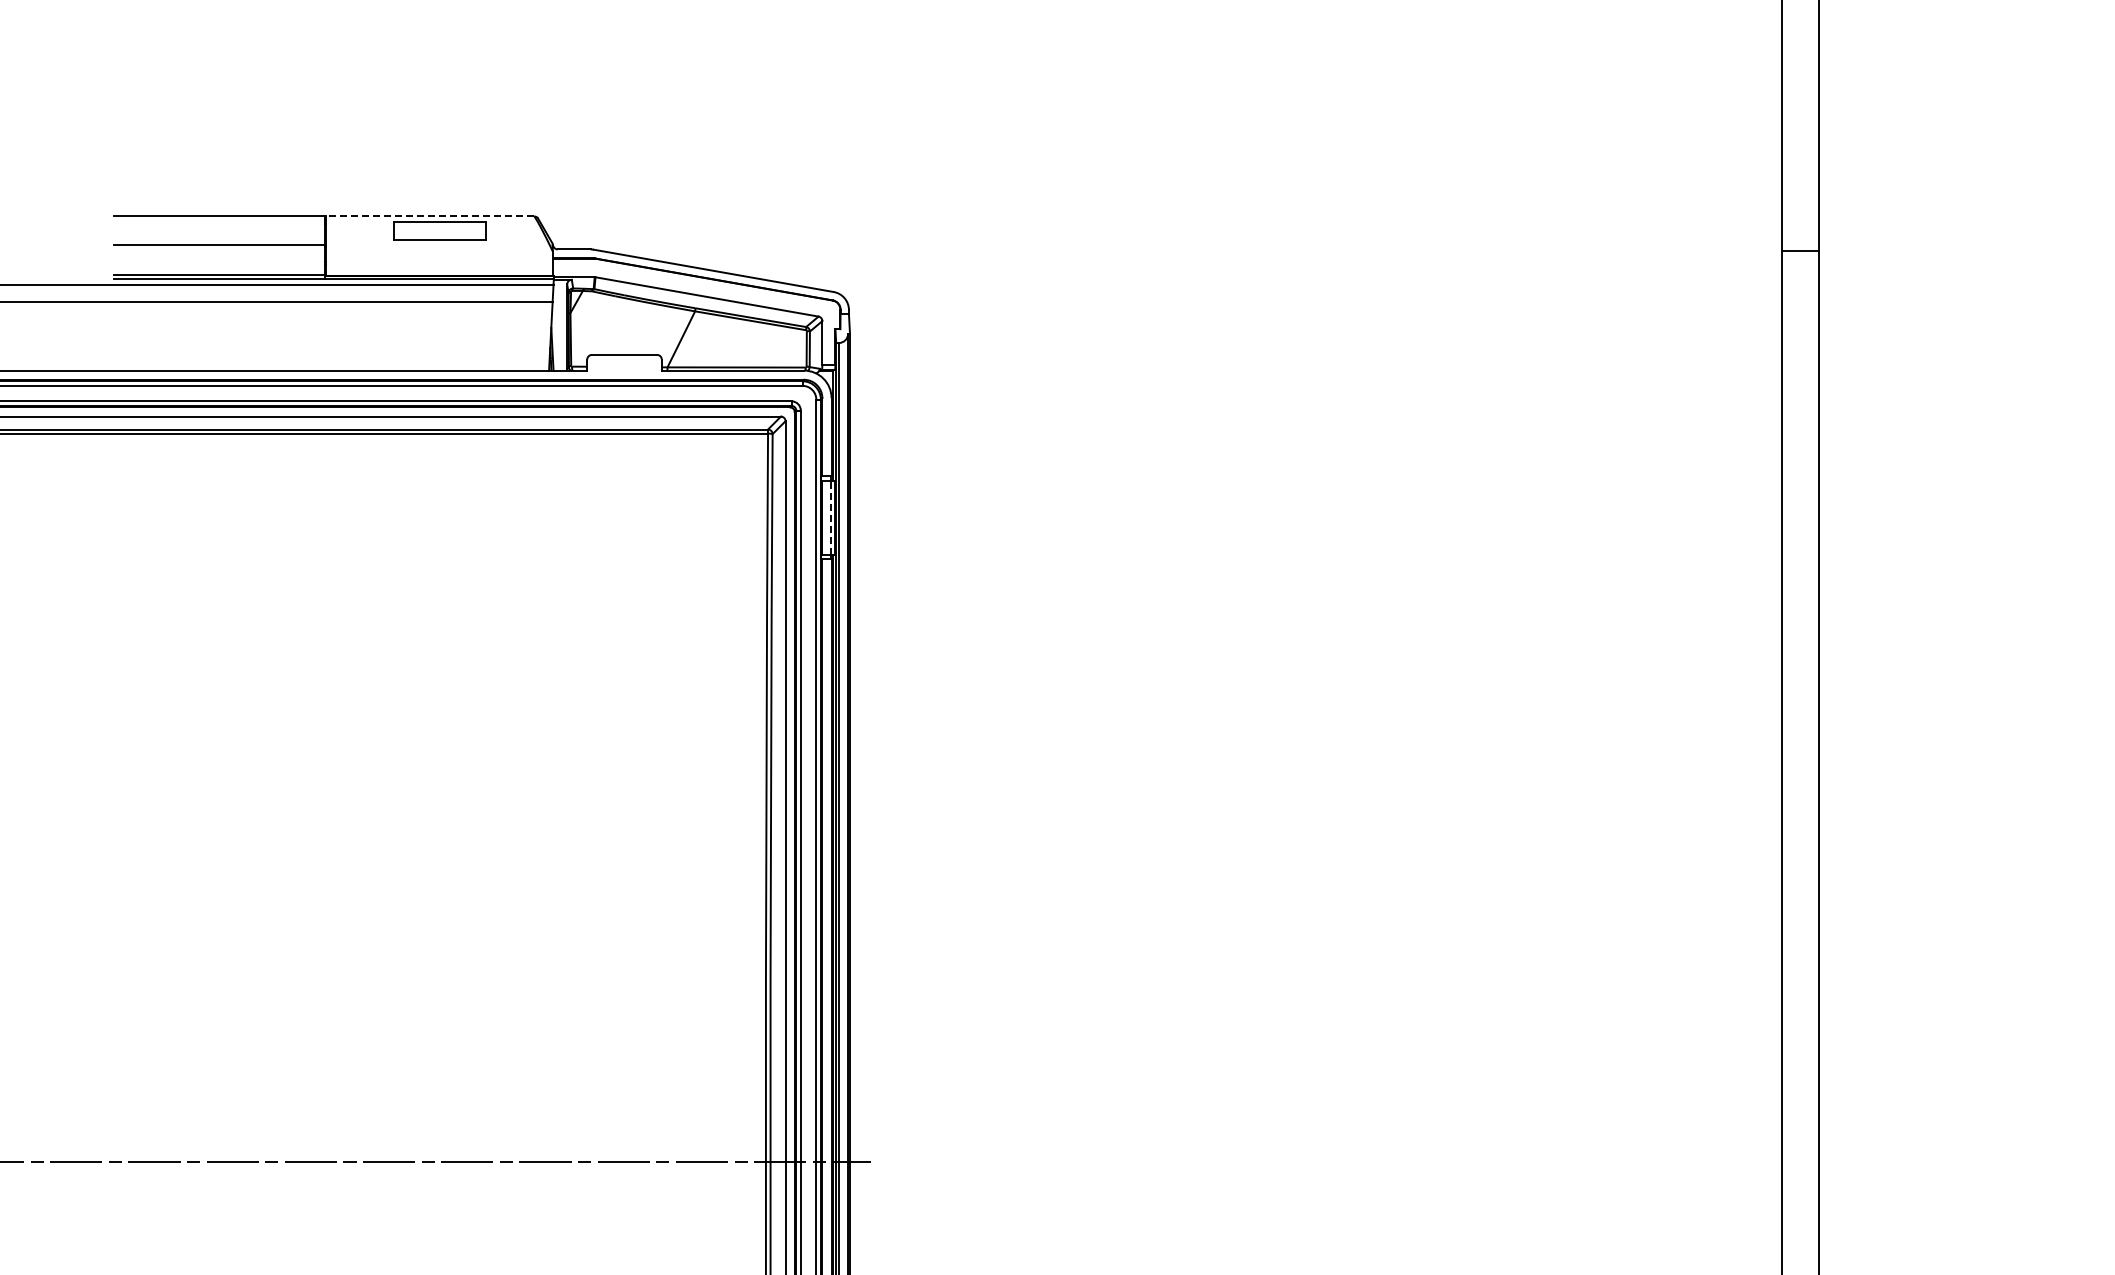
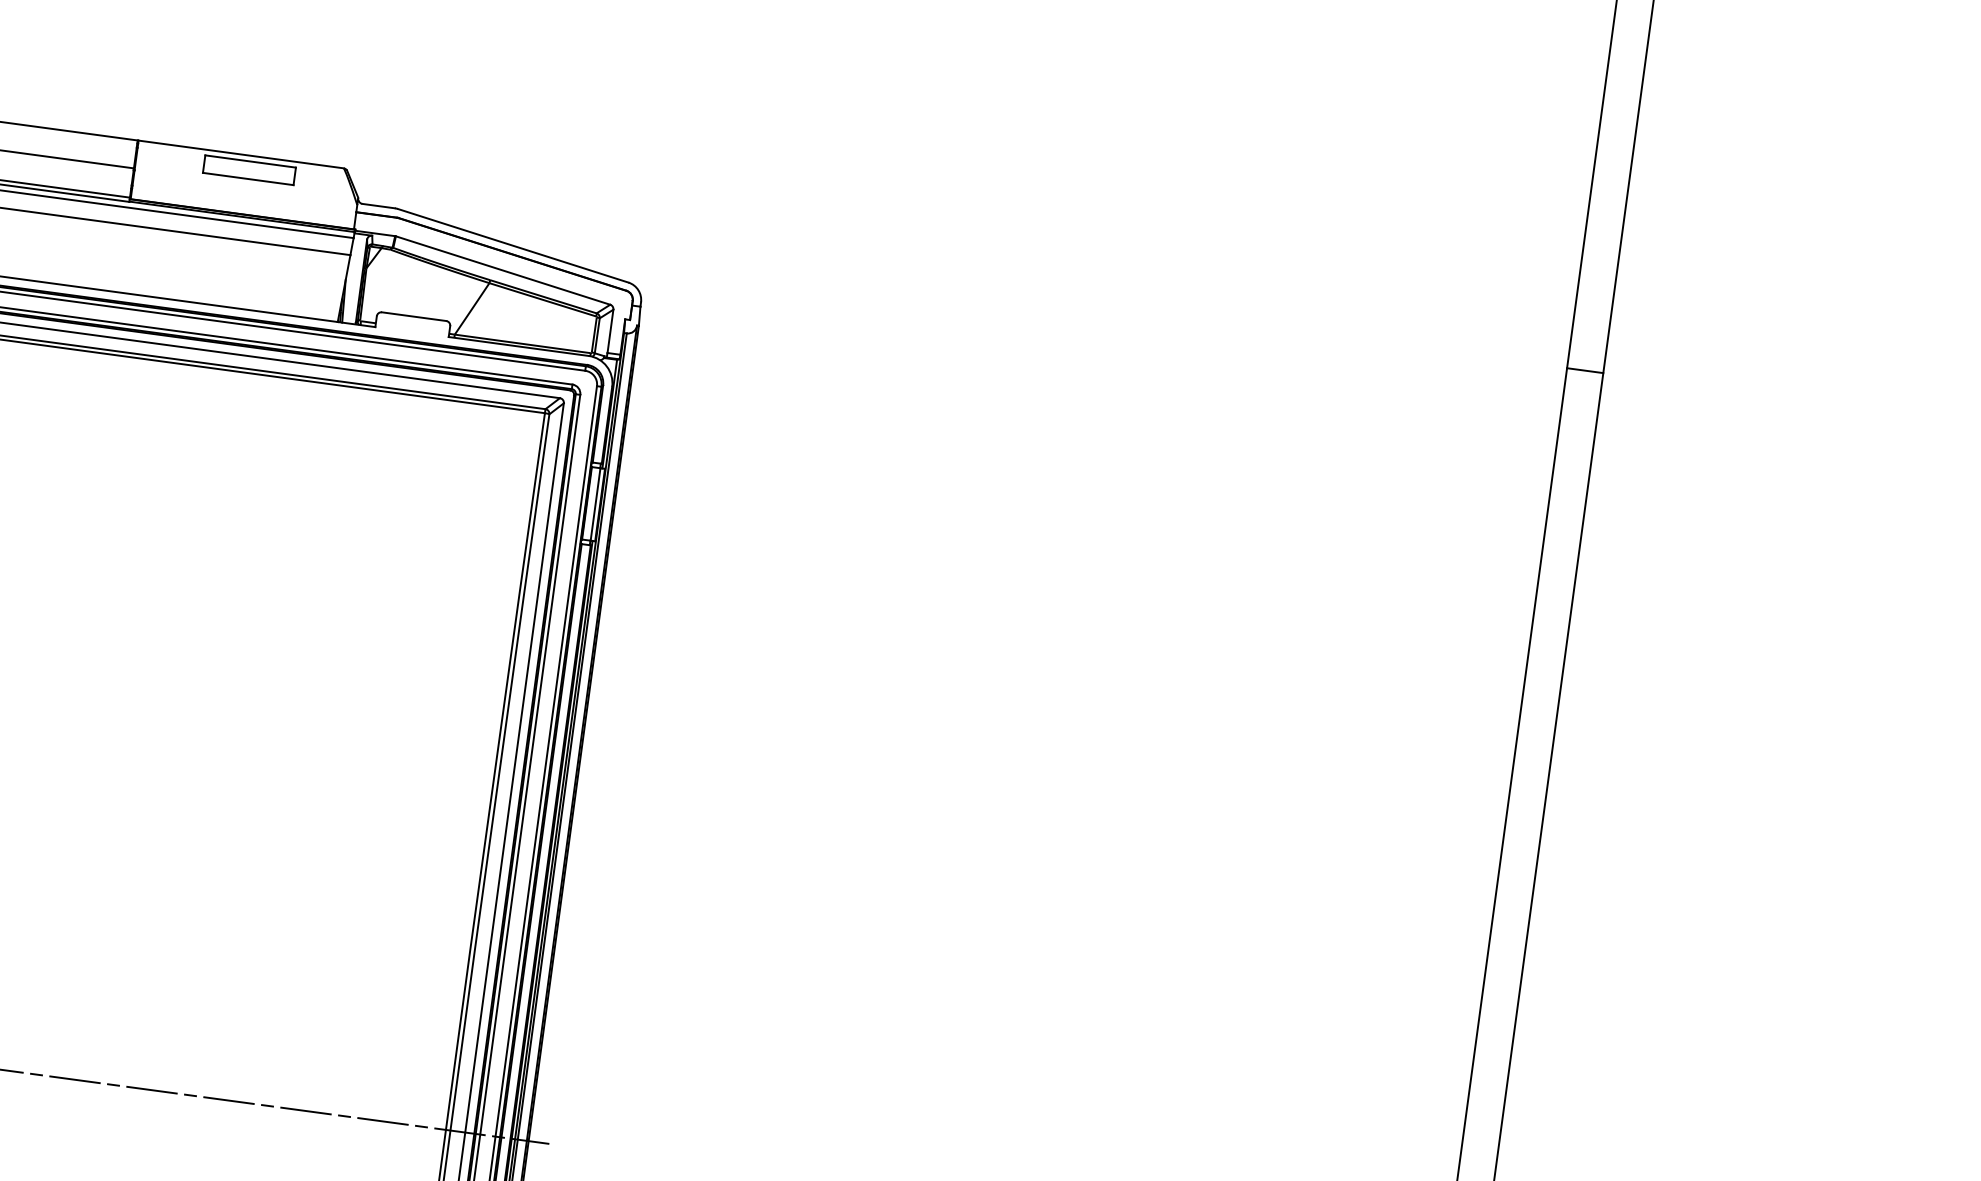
line: (429, 216) -> (240, 154), dashed -> solid
line: (830, 517) -> (595, 504), dashed -> solid

